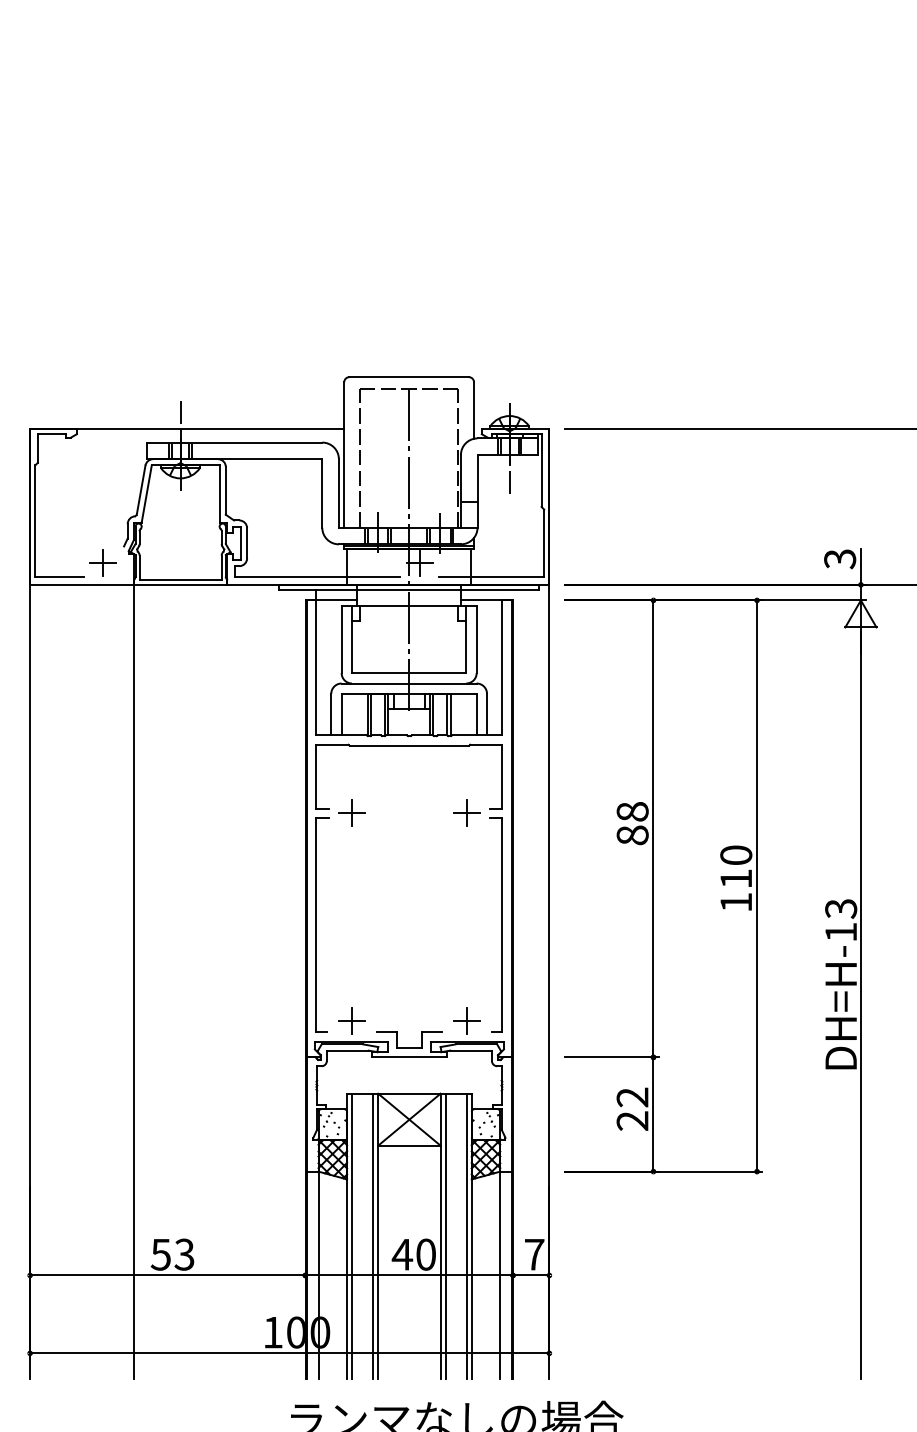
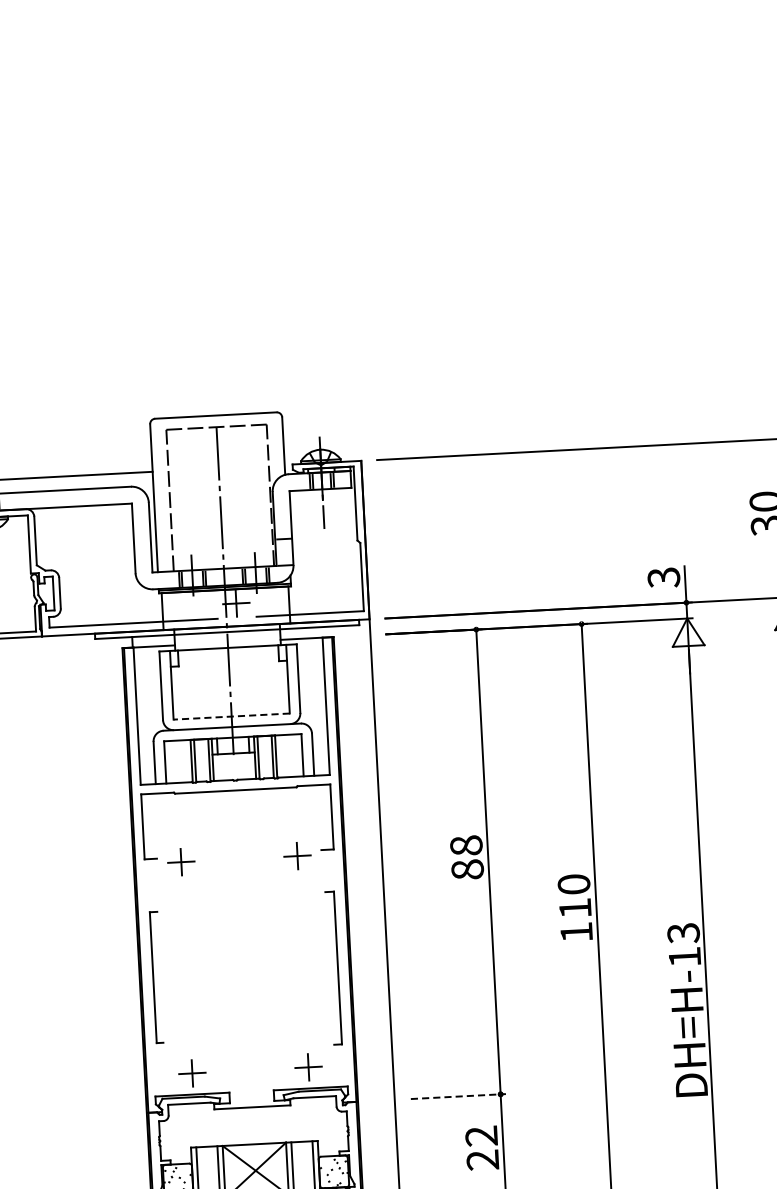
line: (408, 673) -> (231, 716), solid -> dashed
part: (322, 924) -> (156, 976), size x0.6
part: (495, 924) -> (332, 967), size x0.7
part: (409, 1047) -> (251, 1097), removed
line: (611, 1057) -> (457, 1096), solid -> dashed

